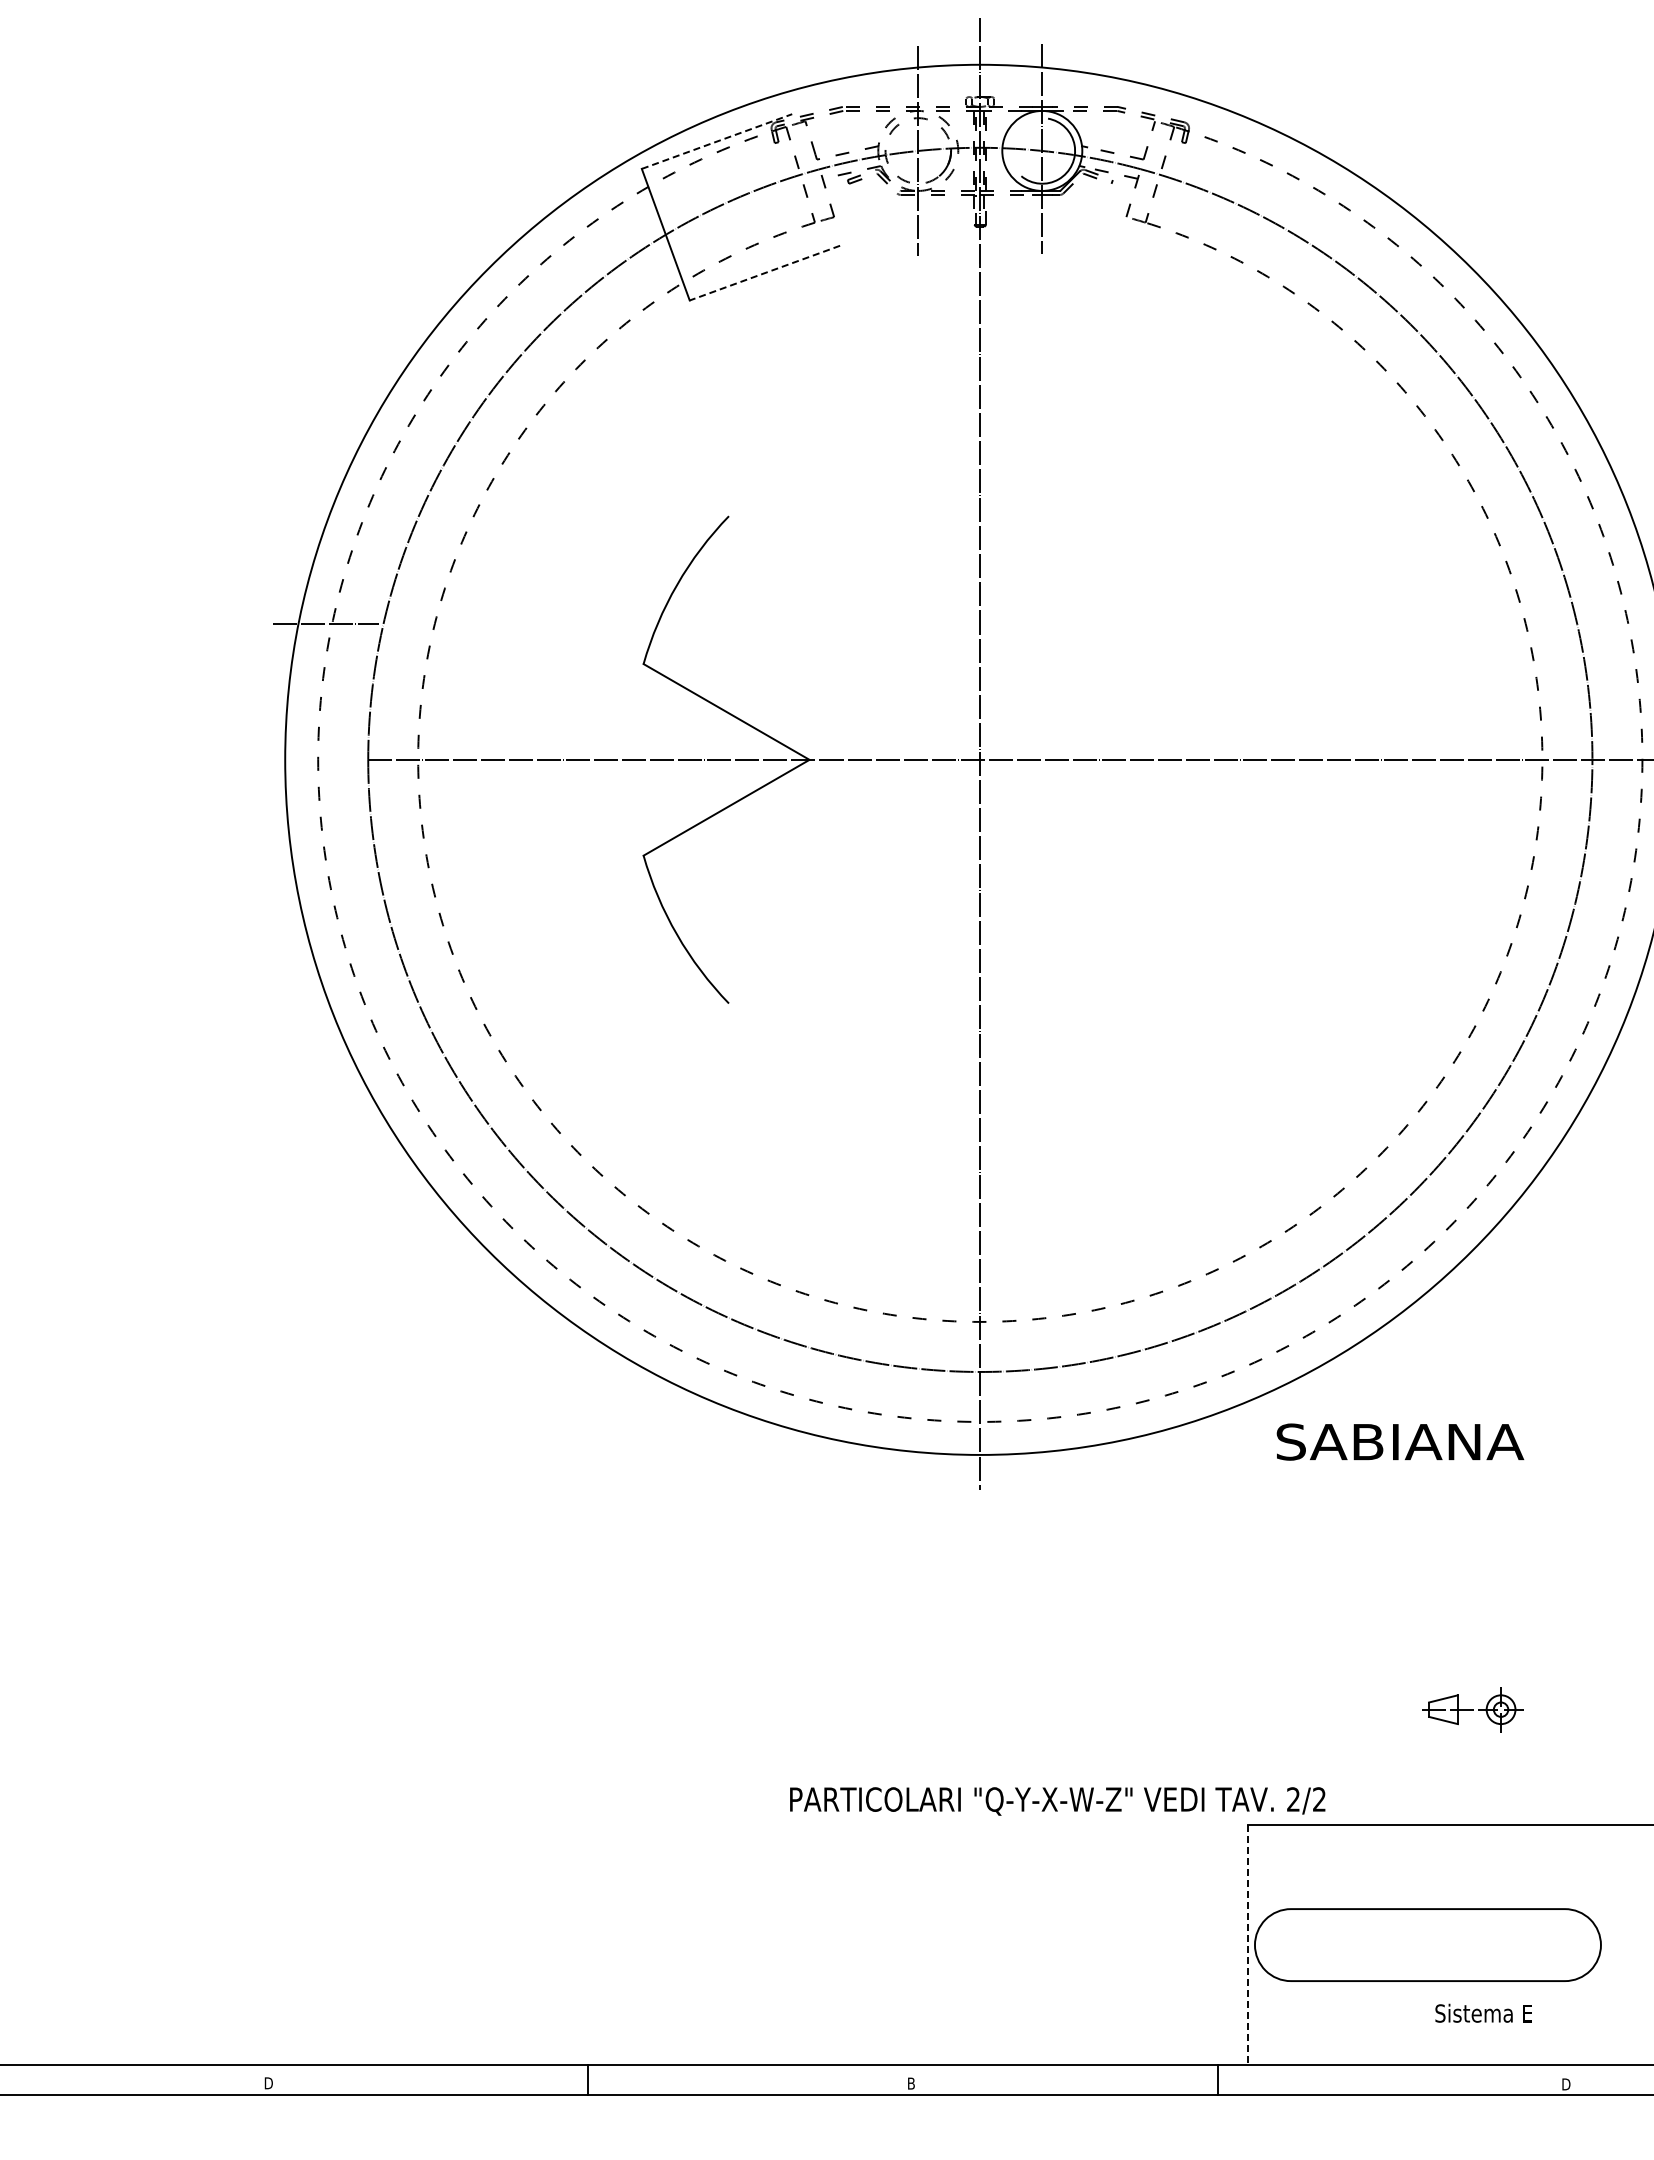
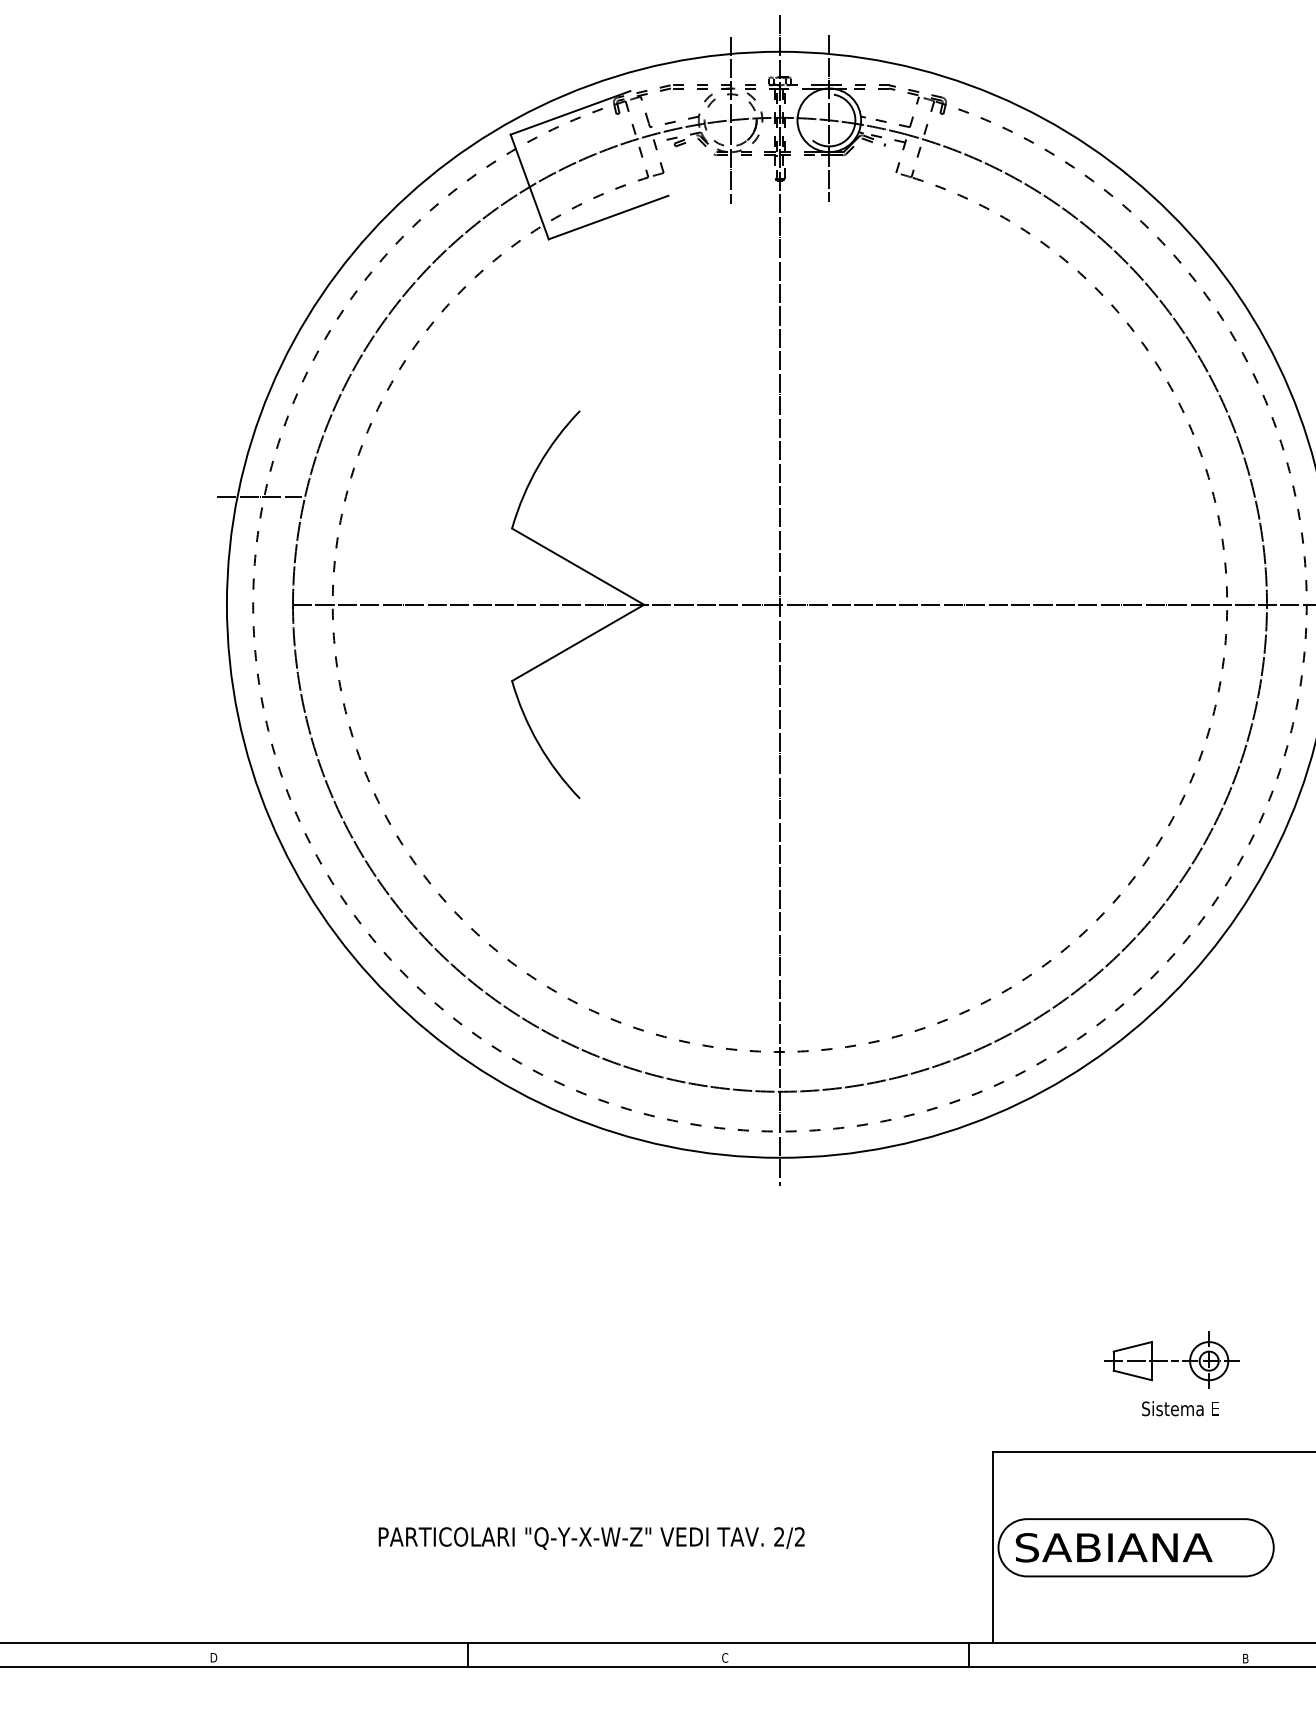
line: (717, 141) -> (570, 112), dashed -> solid
line: (764, 273) -> (608, 217), dashed -> solid
text: (1400, 1441) -> (1114, 1547), moved
part: (1472, 1708) -> (1171, 1359), size x1.67
text: (1057, 1801) -> (591, 1538), moved
line: (1248, 1945) -> (993, 1548), dashed -> solid
text: (1483, 2012) -> (1180, 1408), moved
text: (911, 2083) -> (725, 1657), B -> C
text: (1566, 2084) -> (1246, 1658), D -> B

